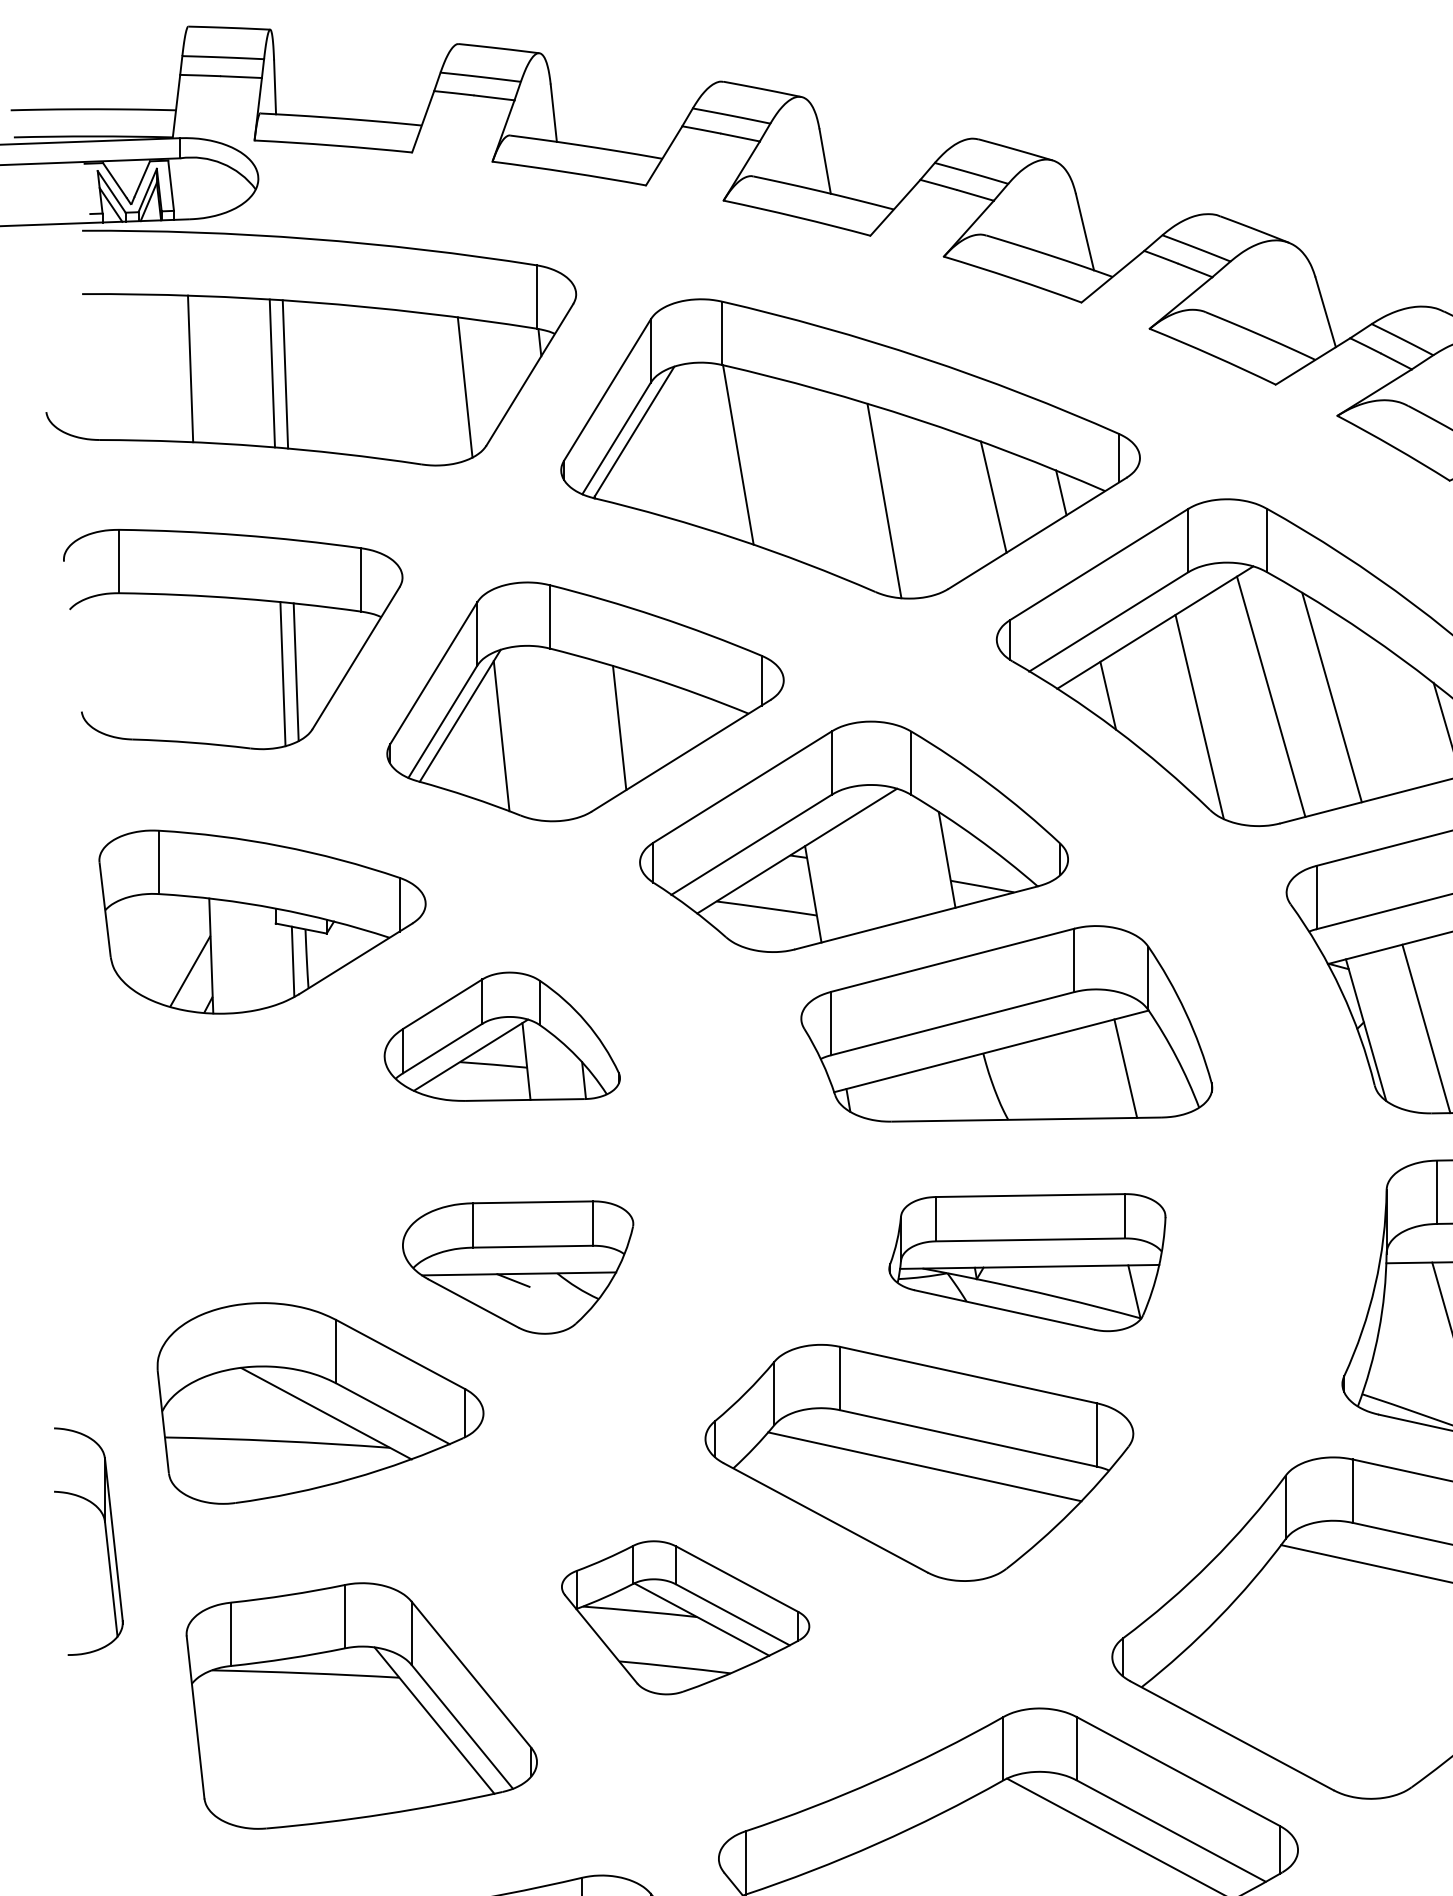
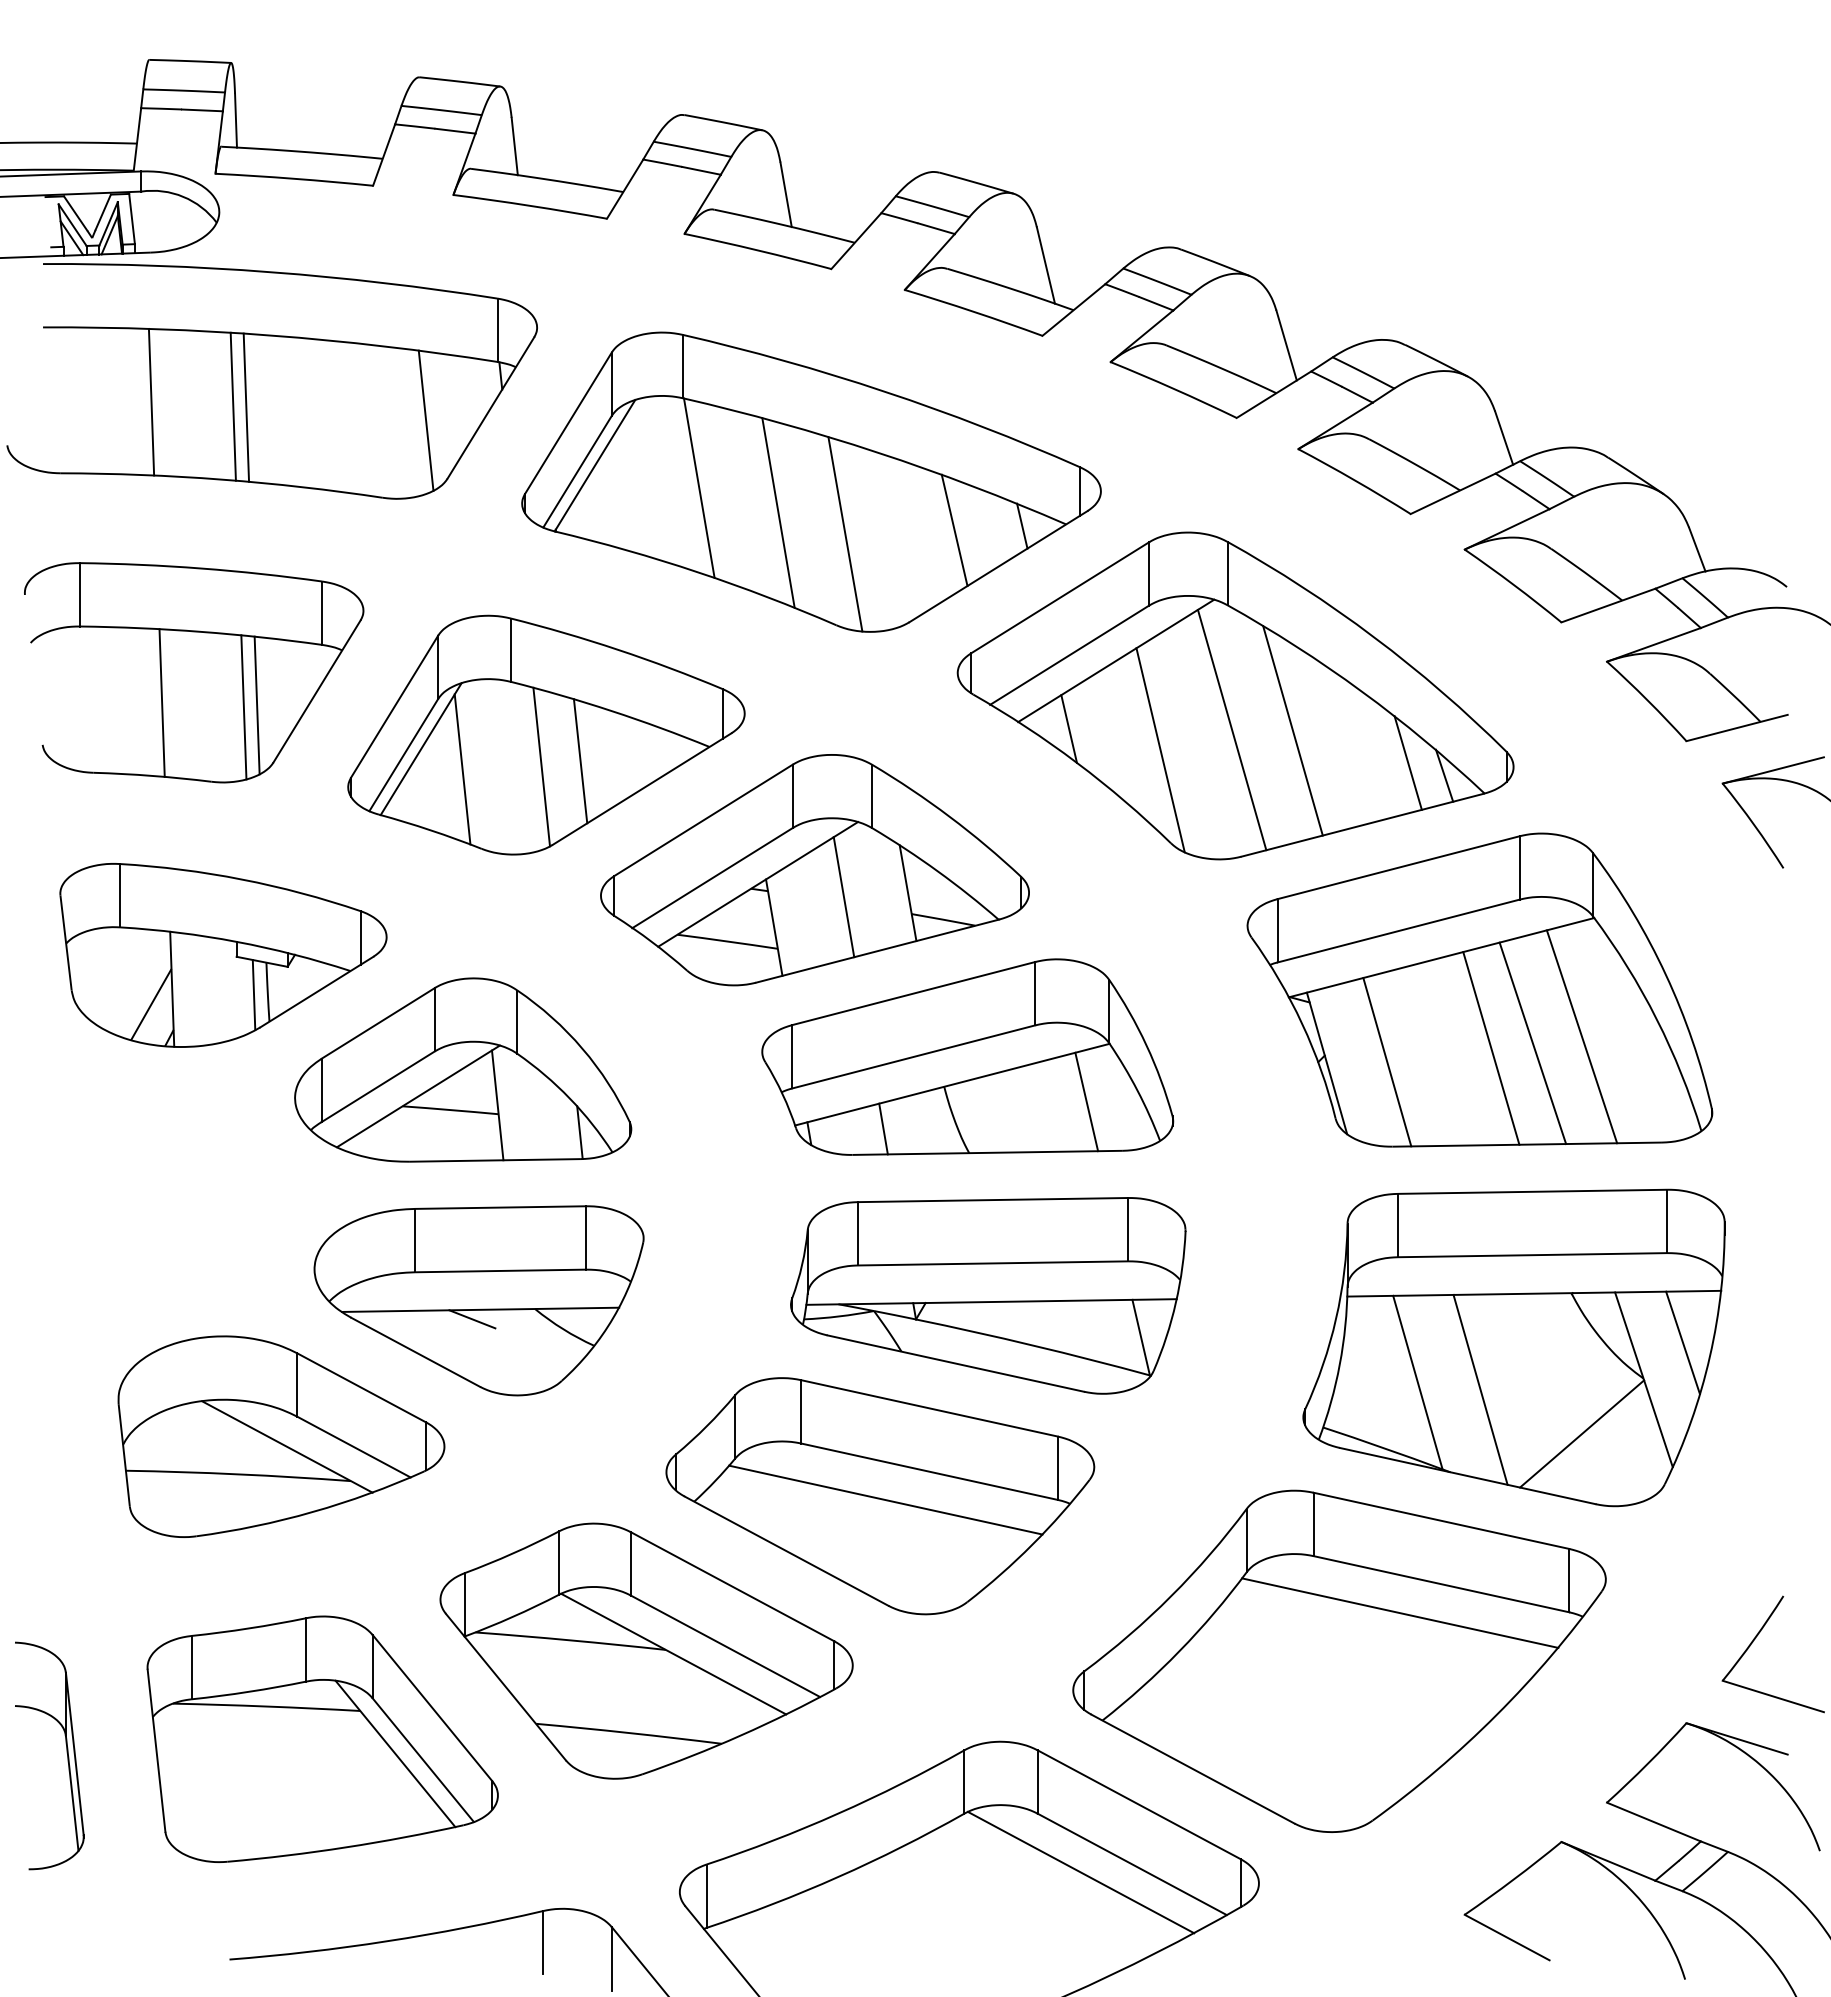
line: (817, 479) -> (778, 512), added
line: (200, 669) -> (161, 702), added
line: (580, 733) -> (541, 766), added
line: (882, 864) -> (843, 897), added
part: (502, 1036) -> (463, 1069), size x1.43
line: (922, 1095) -> (883, 1128), added
part: (1027, 1262) -> (988, 1295), size x1.43
part: (517, 1267) -> (478, 1300), size x1.43
part: (105, 1539) -> (66, 1753), moved
part: (685, 1617) -> (646, 1650), size x1.67

